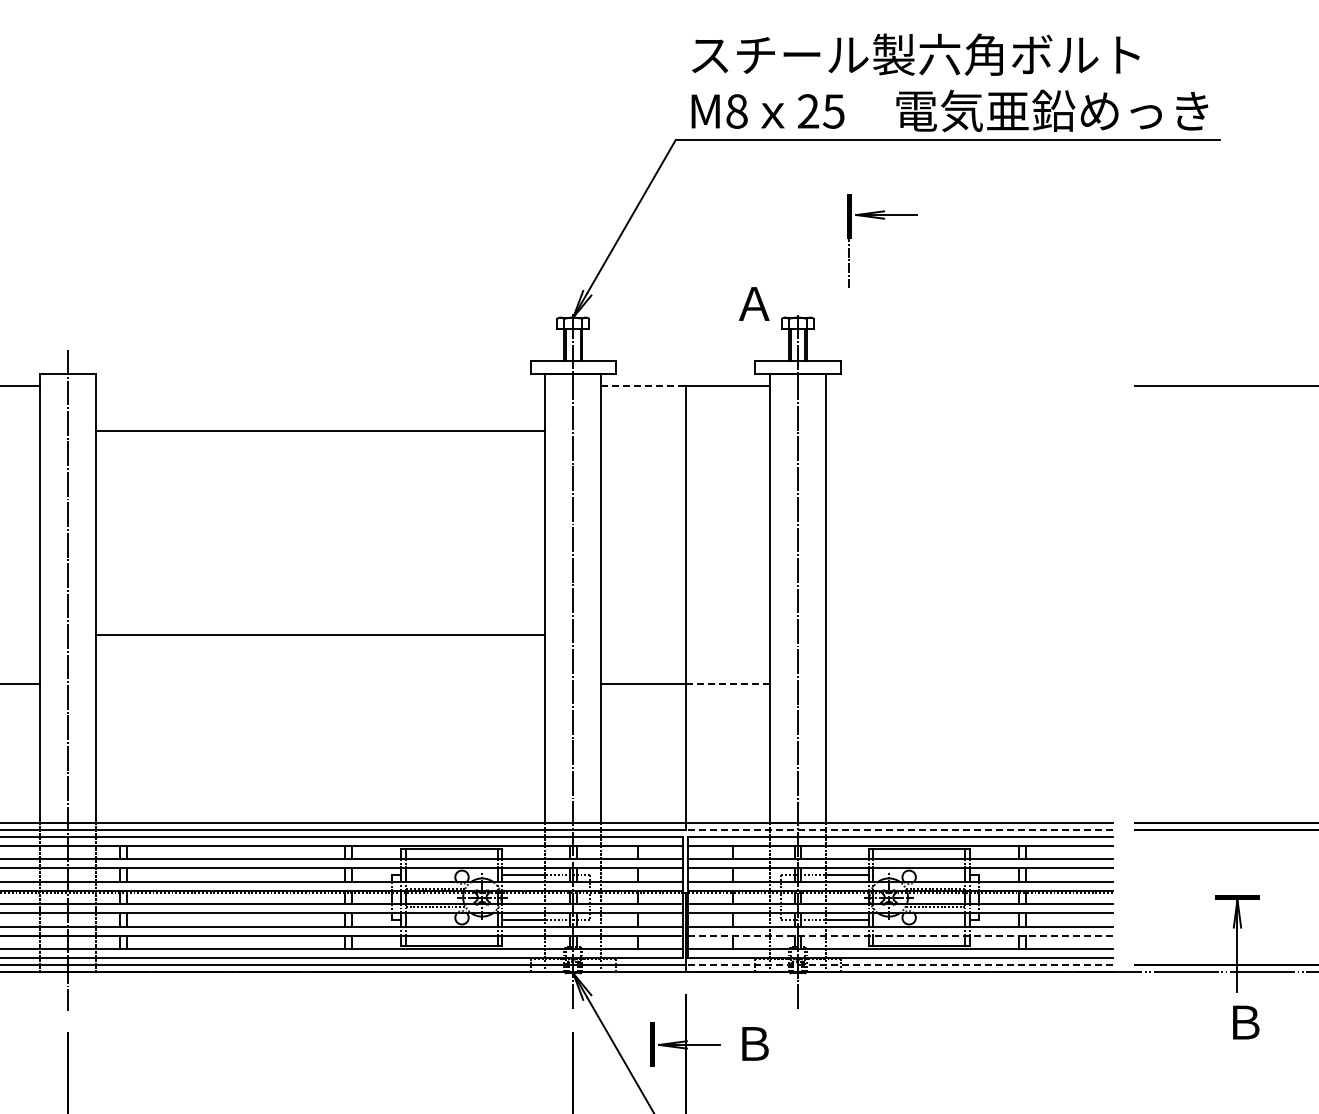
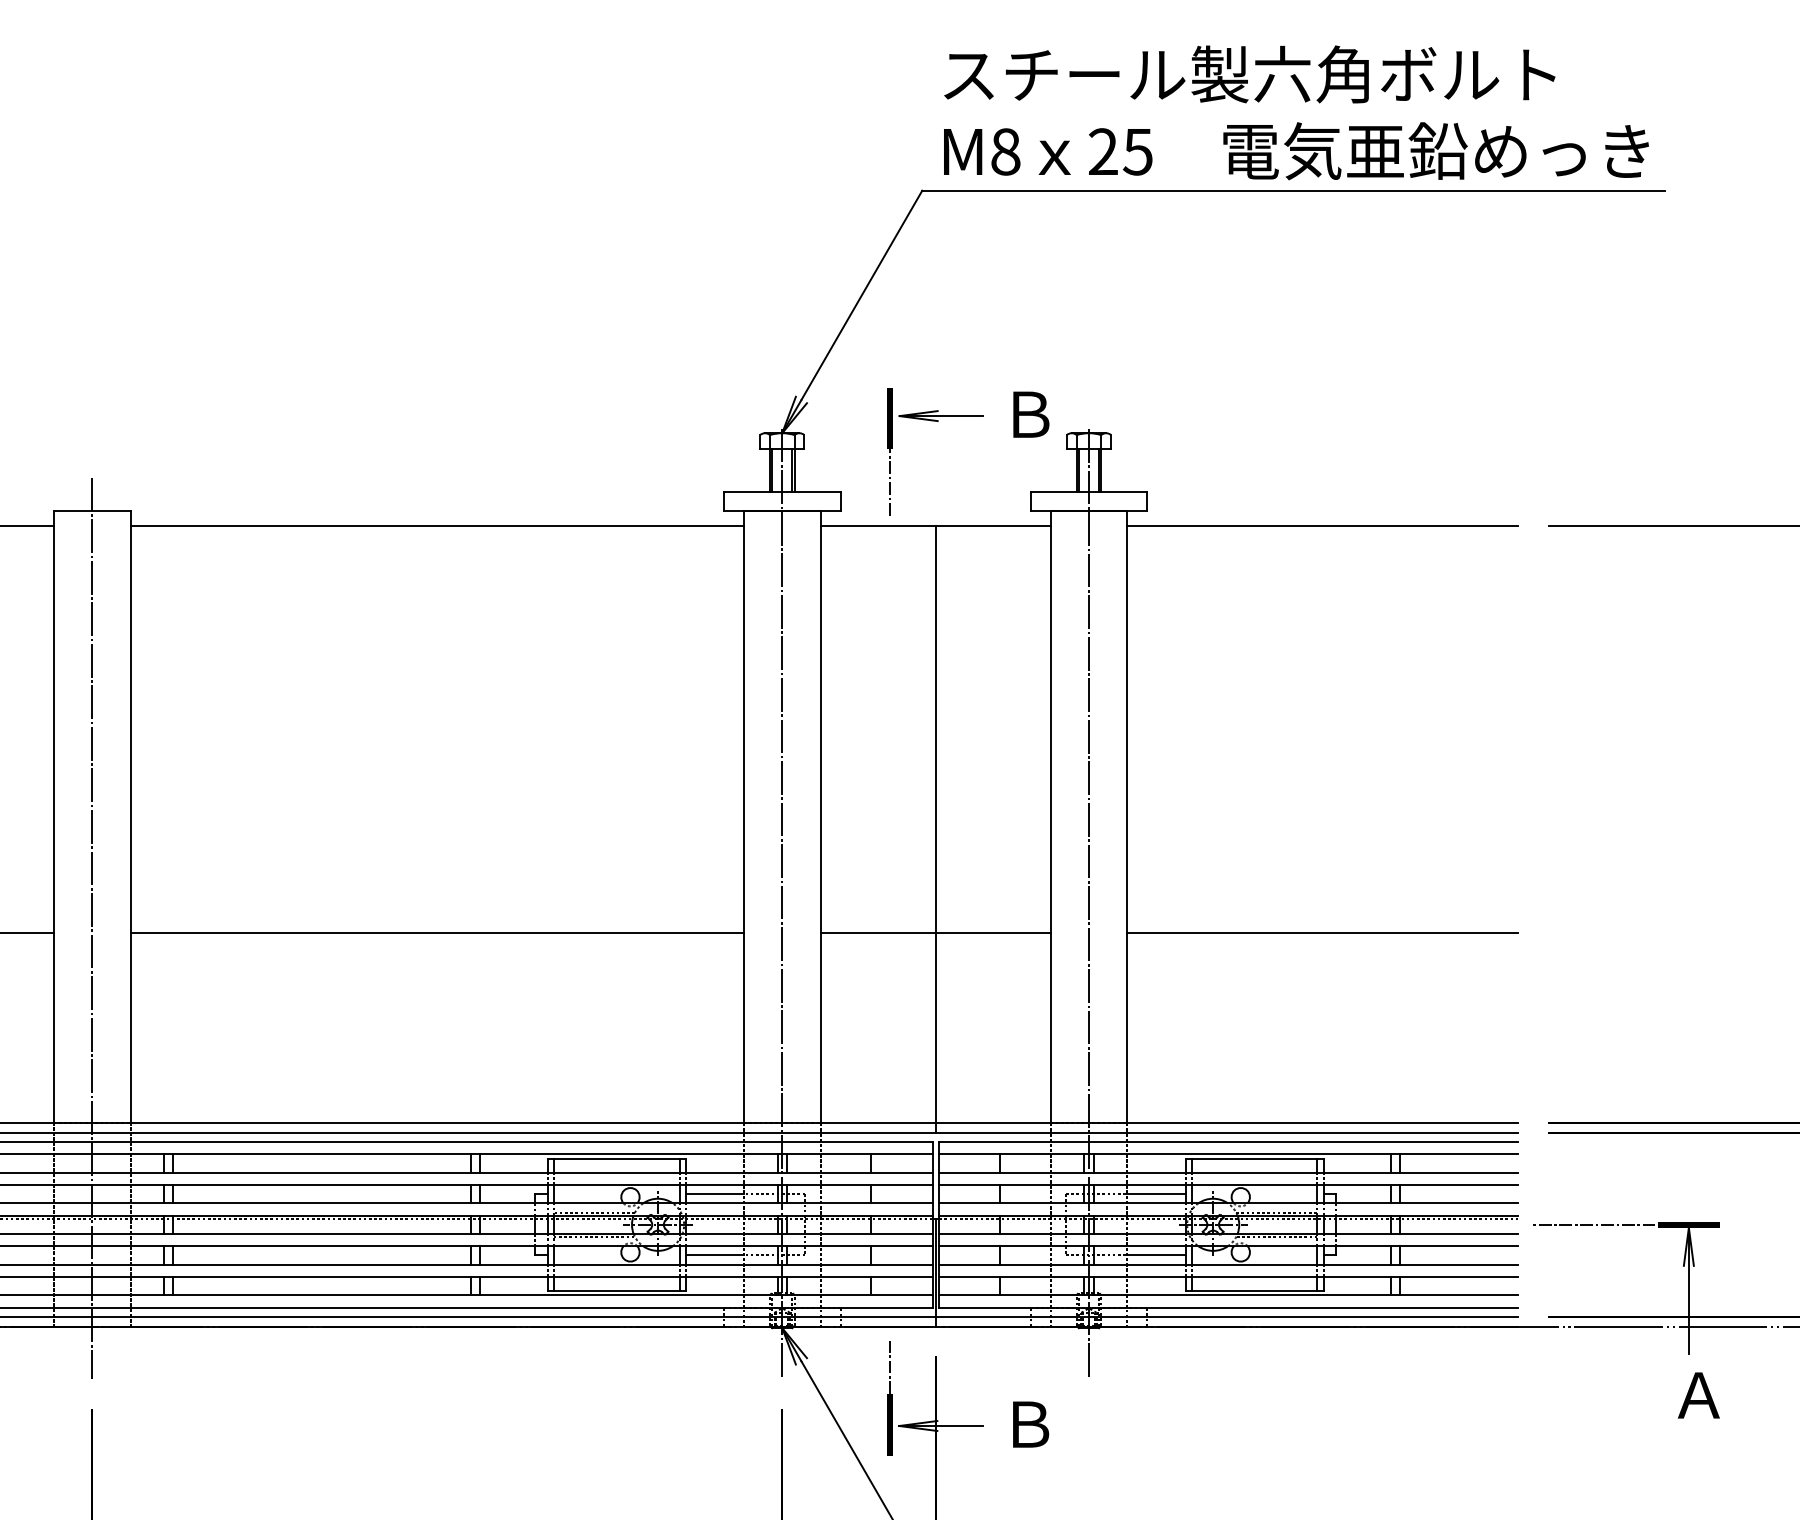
part: (882, 219) -> (935, 422), moved
text: (754, 303) -> (1029, 413), Ａ -> Ｂ
line: (643, 385) -> (878, 525), dashed -> solid
line: (969, 385) -> (1323, 525), added
line: (320, 430) -> (437, 525), moved
line: (320, 635) -> (437, 934), moved
line: (727, 684) -> (992, 934), dashed -> solid
line: (969, 684) -> (1323, 934), added
line: (898, 830) -> (1226, 1133), dashed -> solid
line: (1168, 897) -> (1594, 1224), added
line: (899, 935) -> (1227, 1276), dashed -> solid
line: (898, 964) -> (1226, 1316), dashed -> solid
line: (652, 1001) -> (890, 1366), added
text: (1244, 1022) -> (1698, 1395), Ｂ -> Ａ

